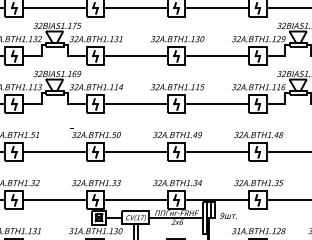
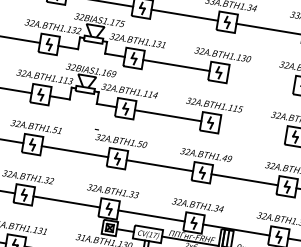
line: (216, 56) -> (260, 79), removed
line: (216, 104) -> (252, 129), removed

